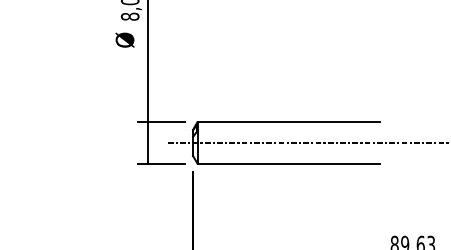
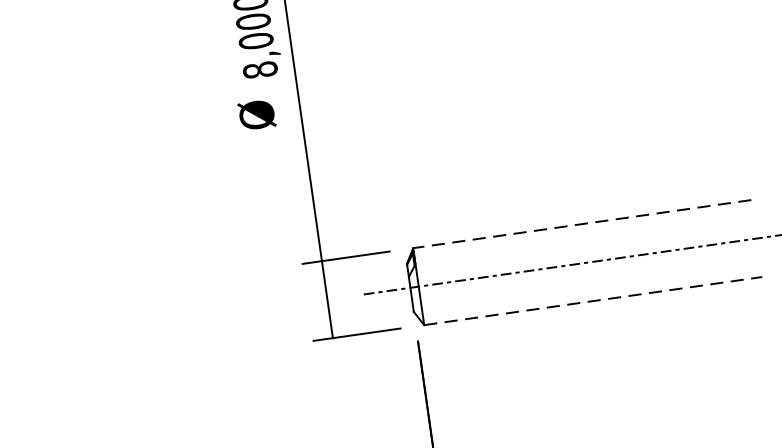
line: (288, 122) -> (582, 224), solid -> dashed
line: (289, 163) -> (595, 300), solid -> dashed

